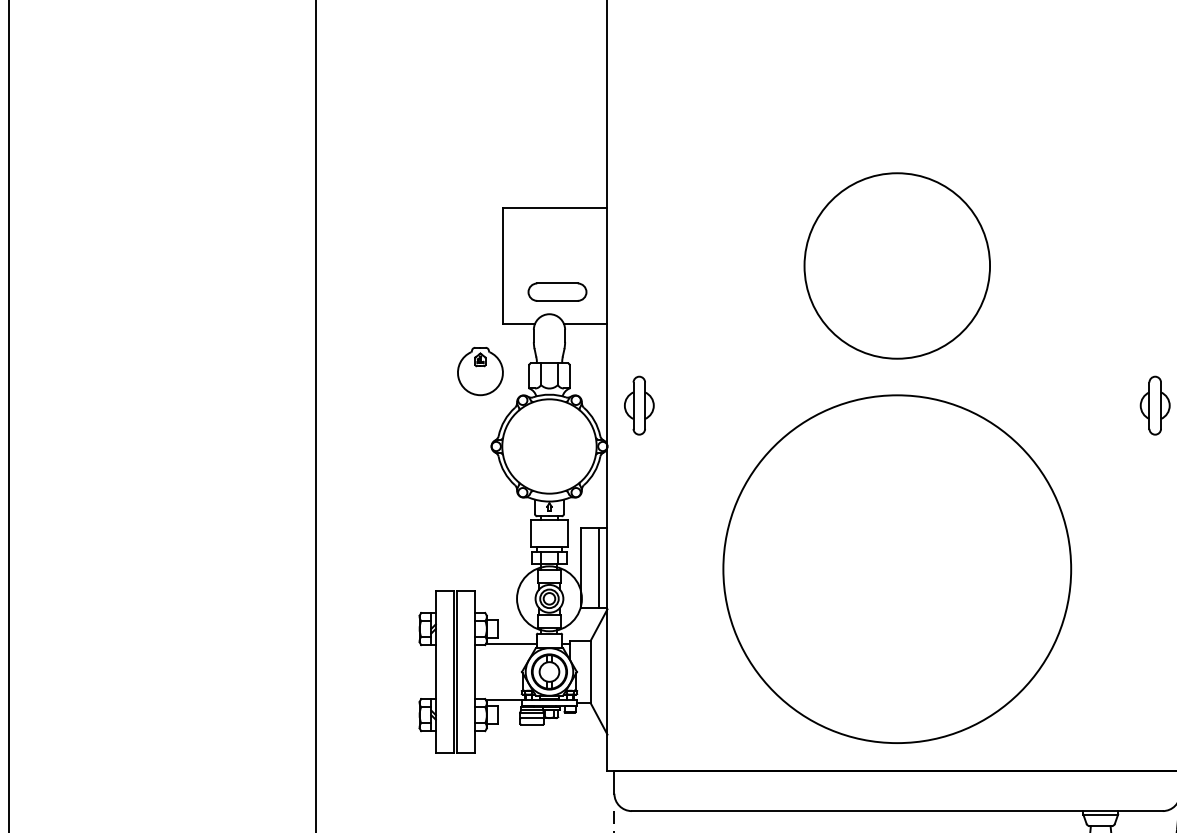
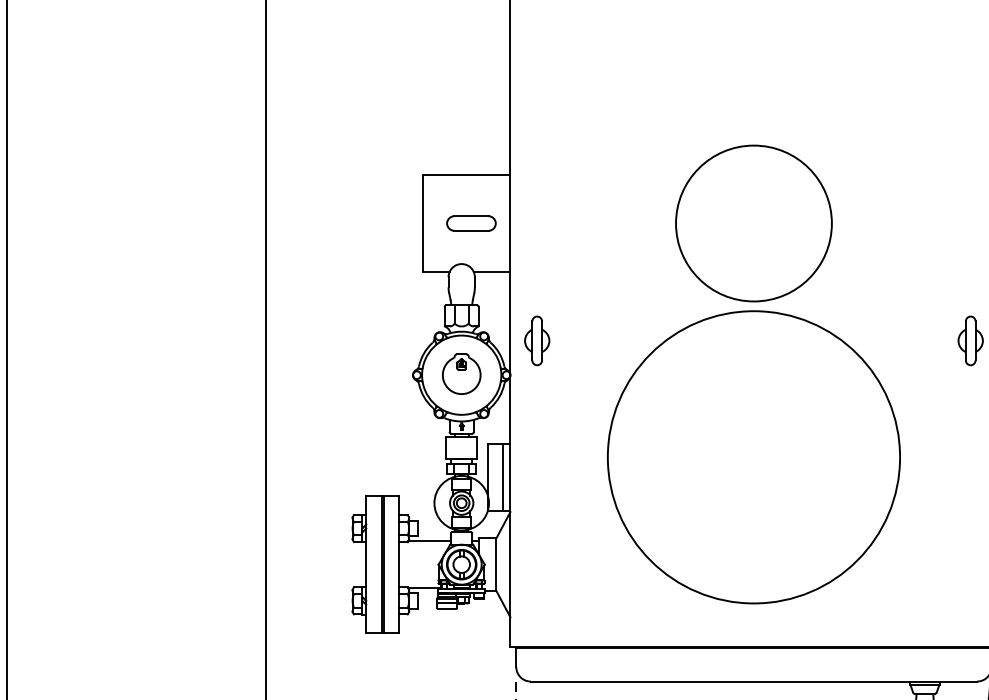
part: (557, 292) -> (471, 223), moved
part: (480, 370) -> (461, 373), moved
circle: (896, 569) -> (753, 457), moved

